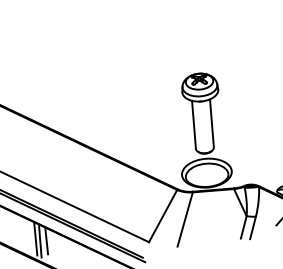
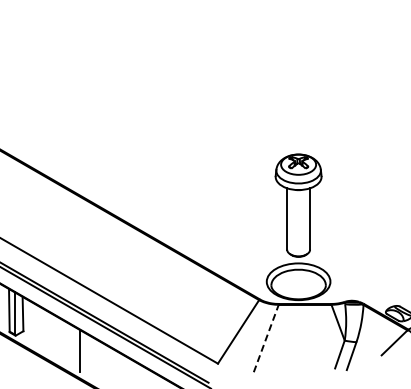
line: (185, 219) -> (266, 338), solid -> dashed
line: (35, 238) -> (73, 347), removed
line: (46, 240) -> (87, 351), removed

